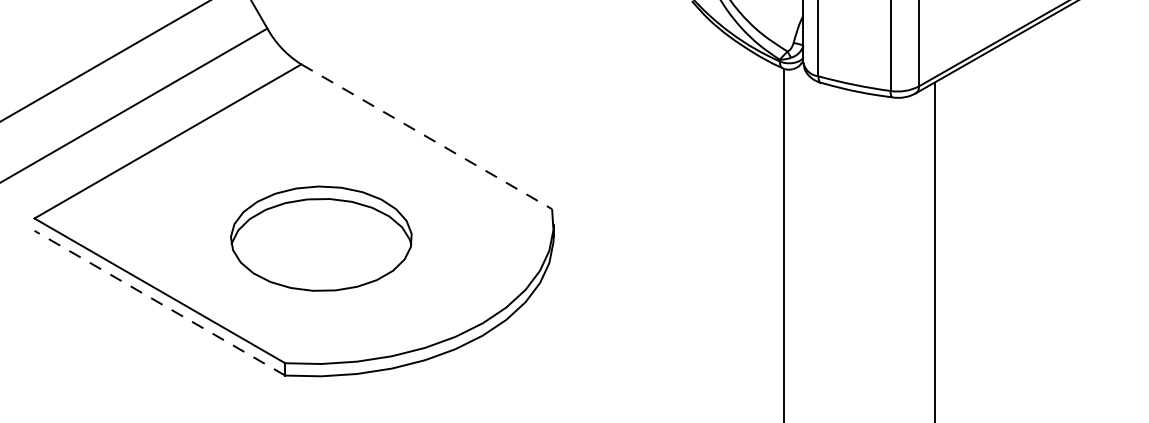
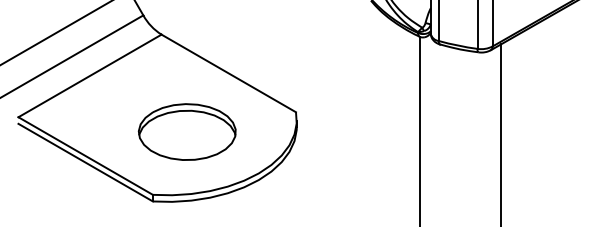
line: (426, 136) -> (228, 73), dashed -> solid
part: (319, 237) -> (186, 131), moved
line: (159, 302) -> (85, 162), dashed -> solid

